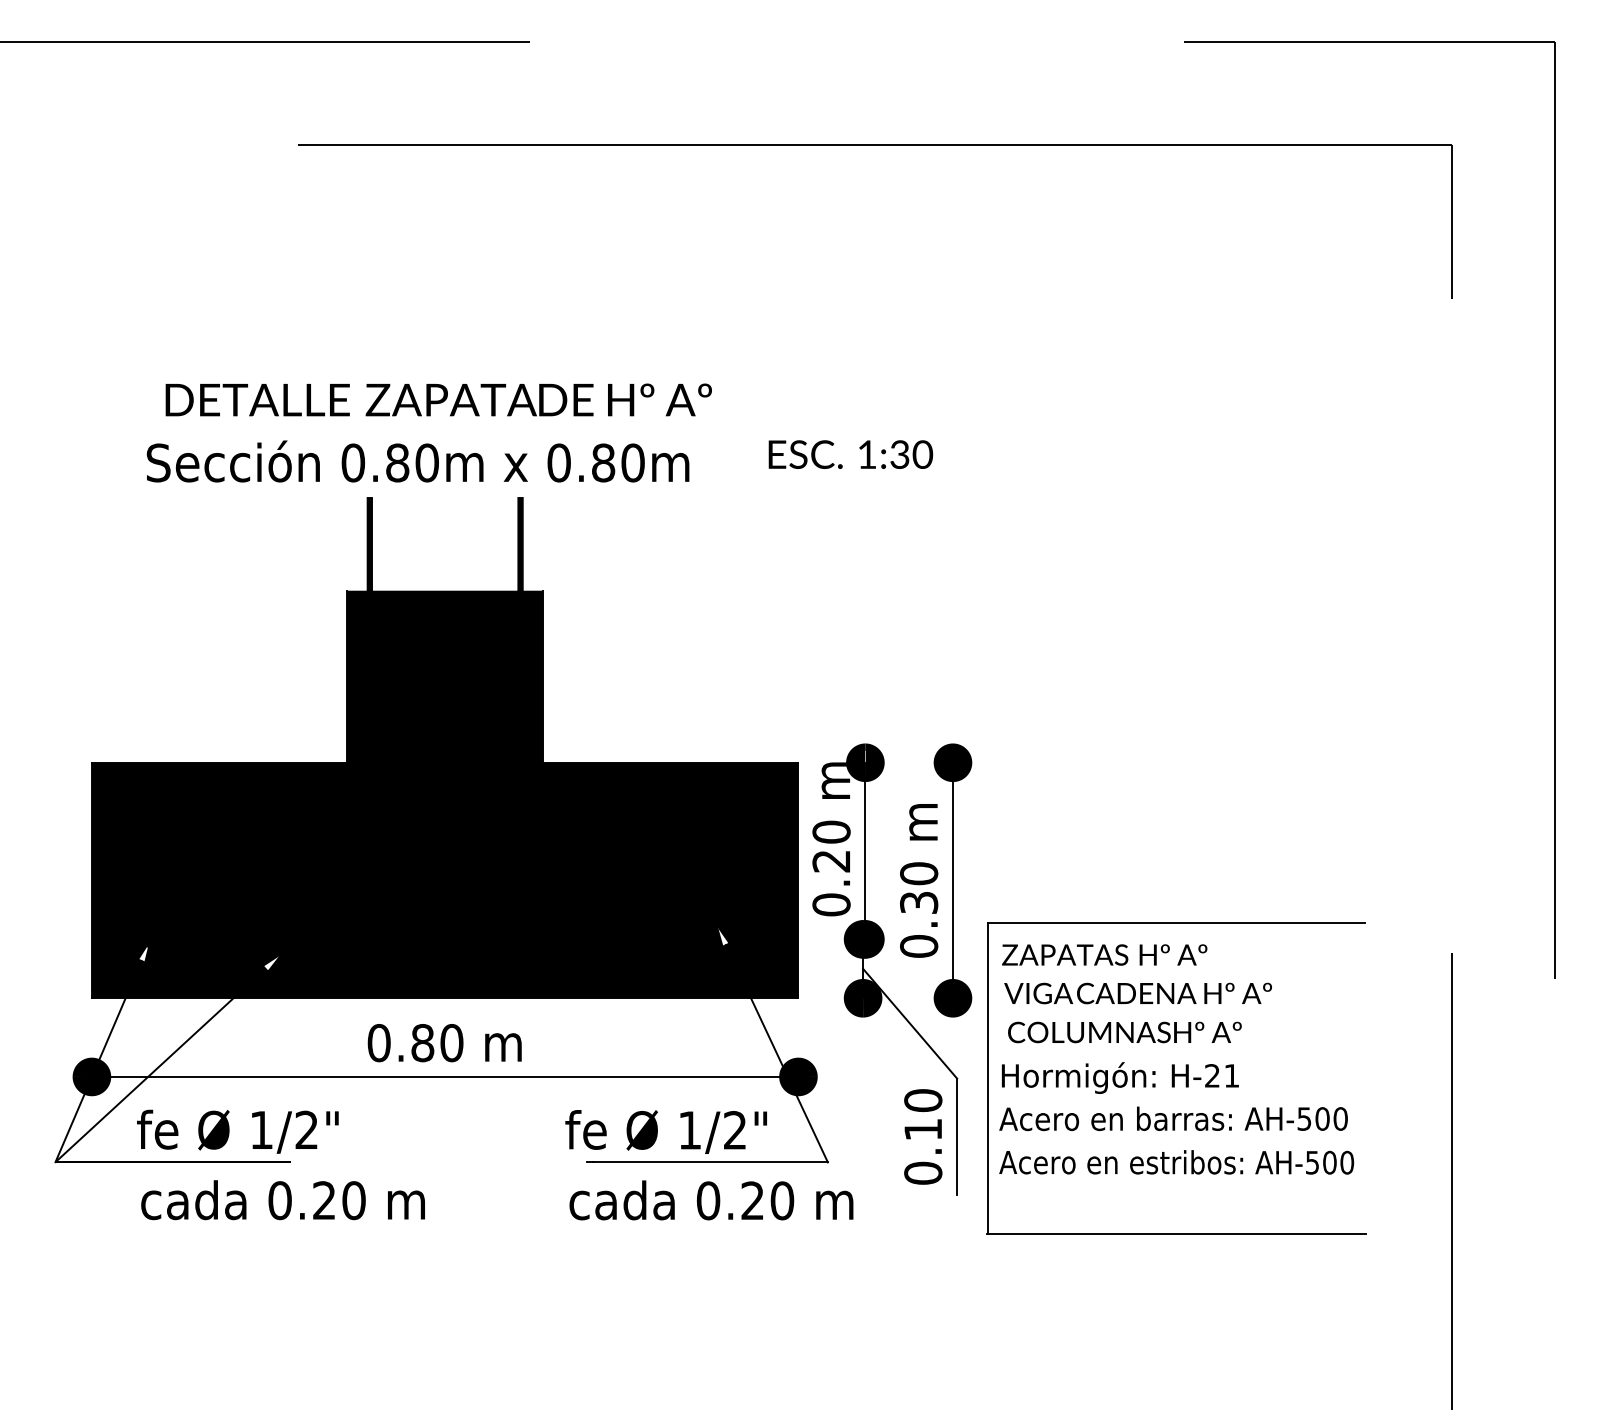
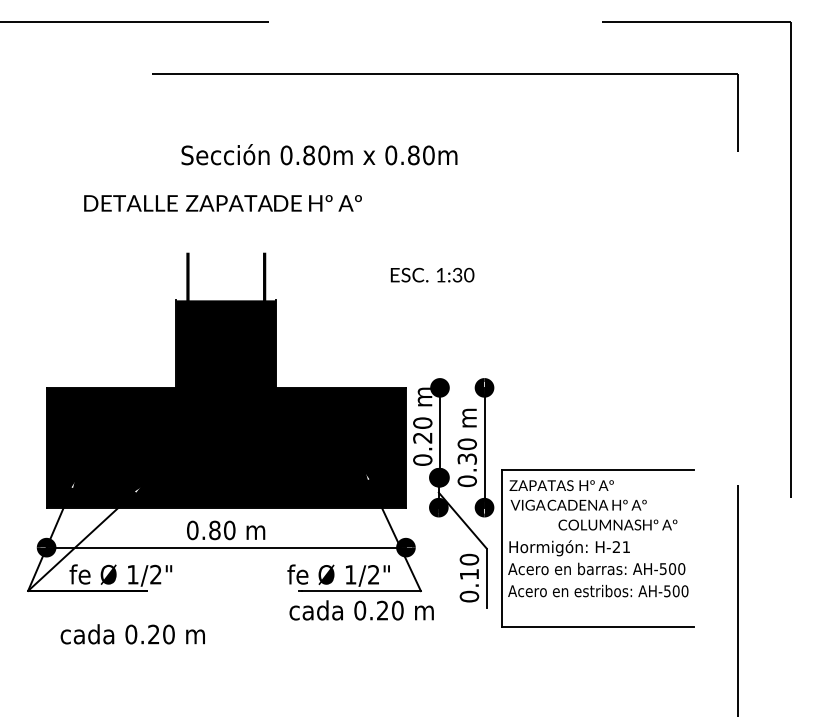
text: (850, 453) -> (432, 274), moved
text: (418, 461) -> (319, 154), moved
text: (1123, 1031) -> (617, 524), moved
text: (282, 1200) -> (132, 634), moved

